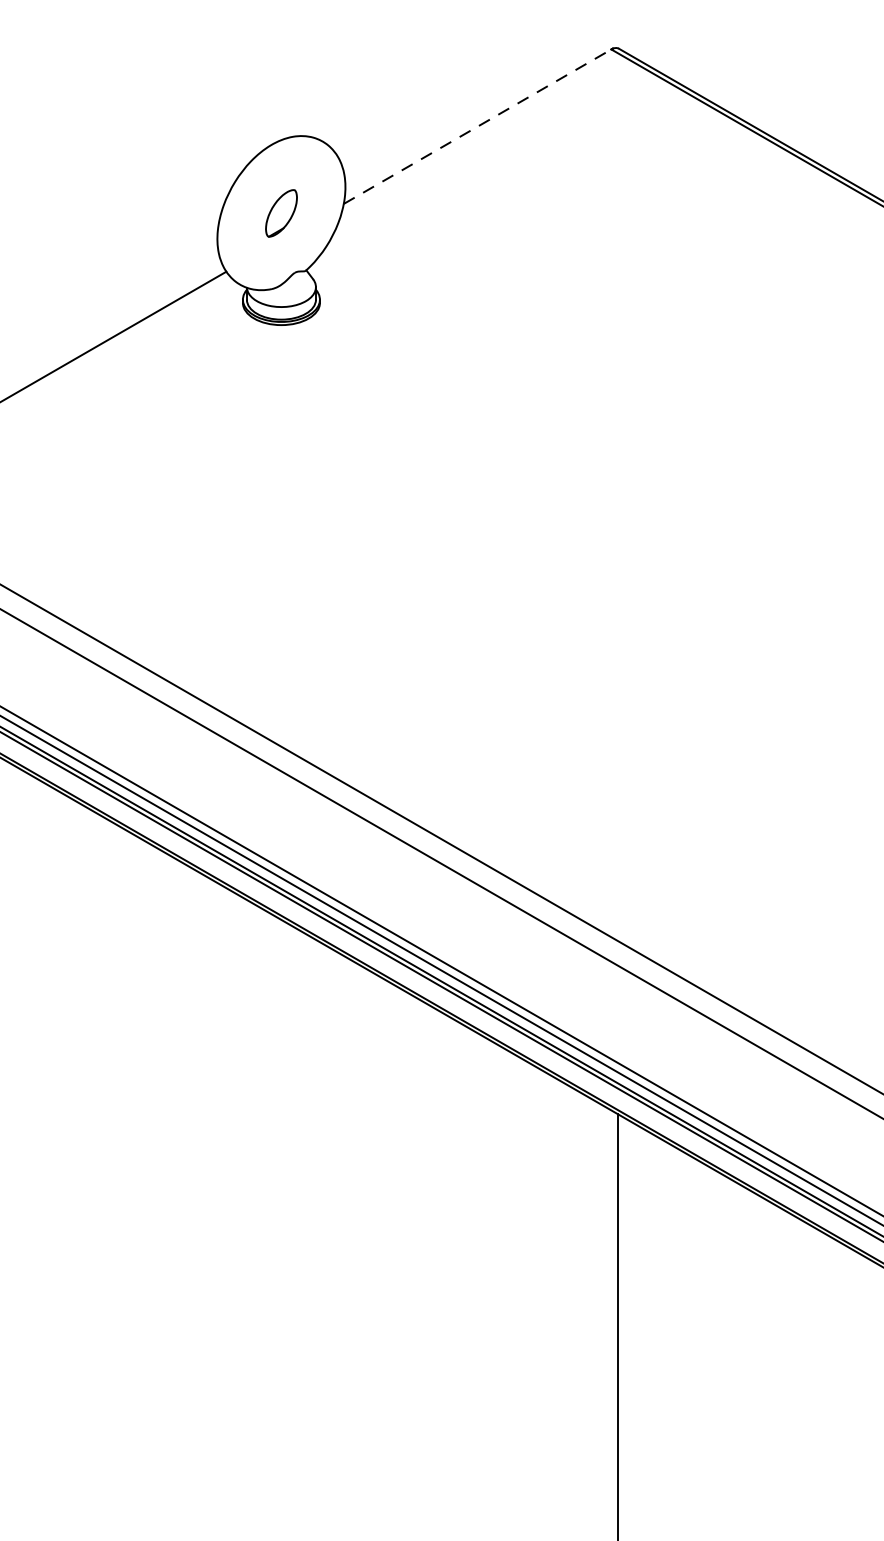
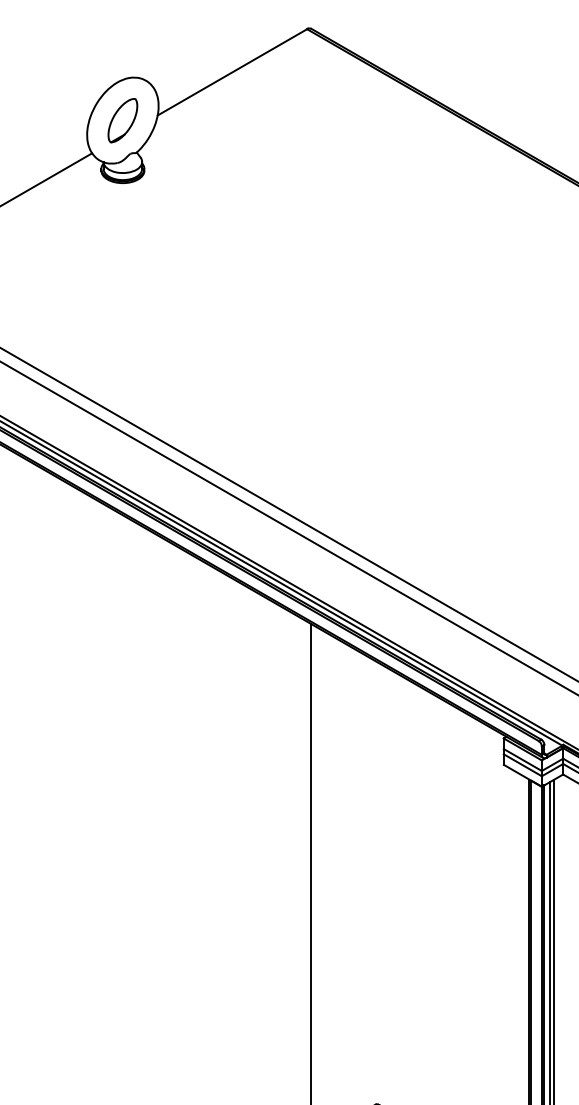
line: (477, 126) -> (232, 72), dashed -> solid
part: (280, 212) -> (122, 120), size x1.67

